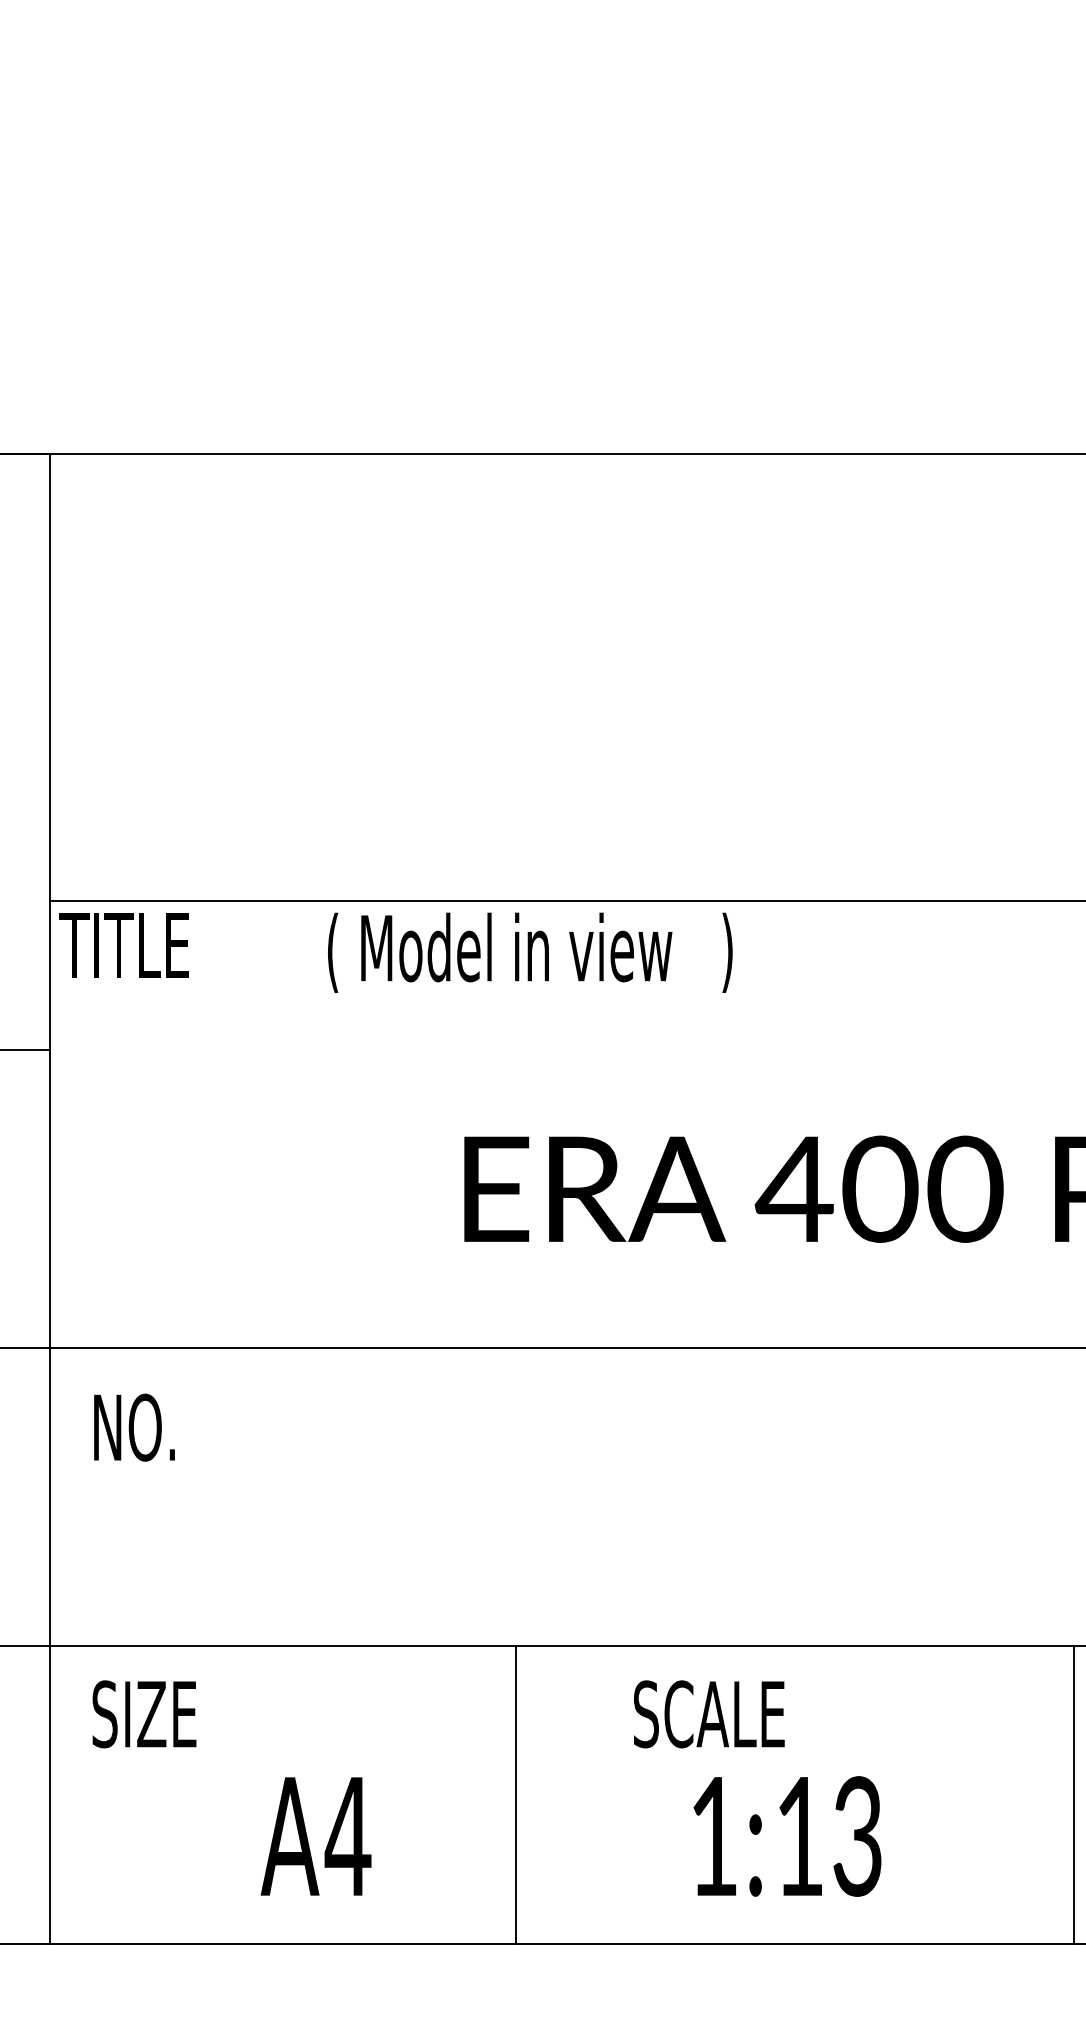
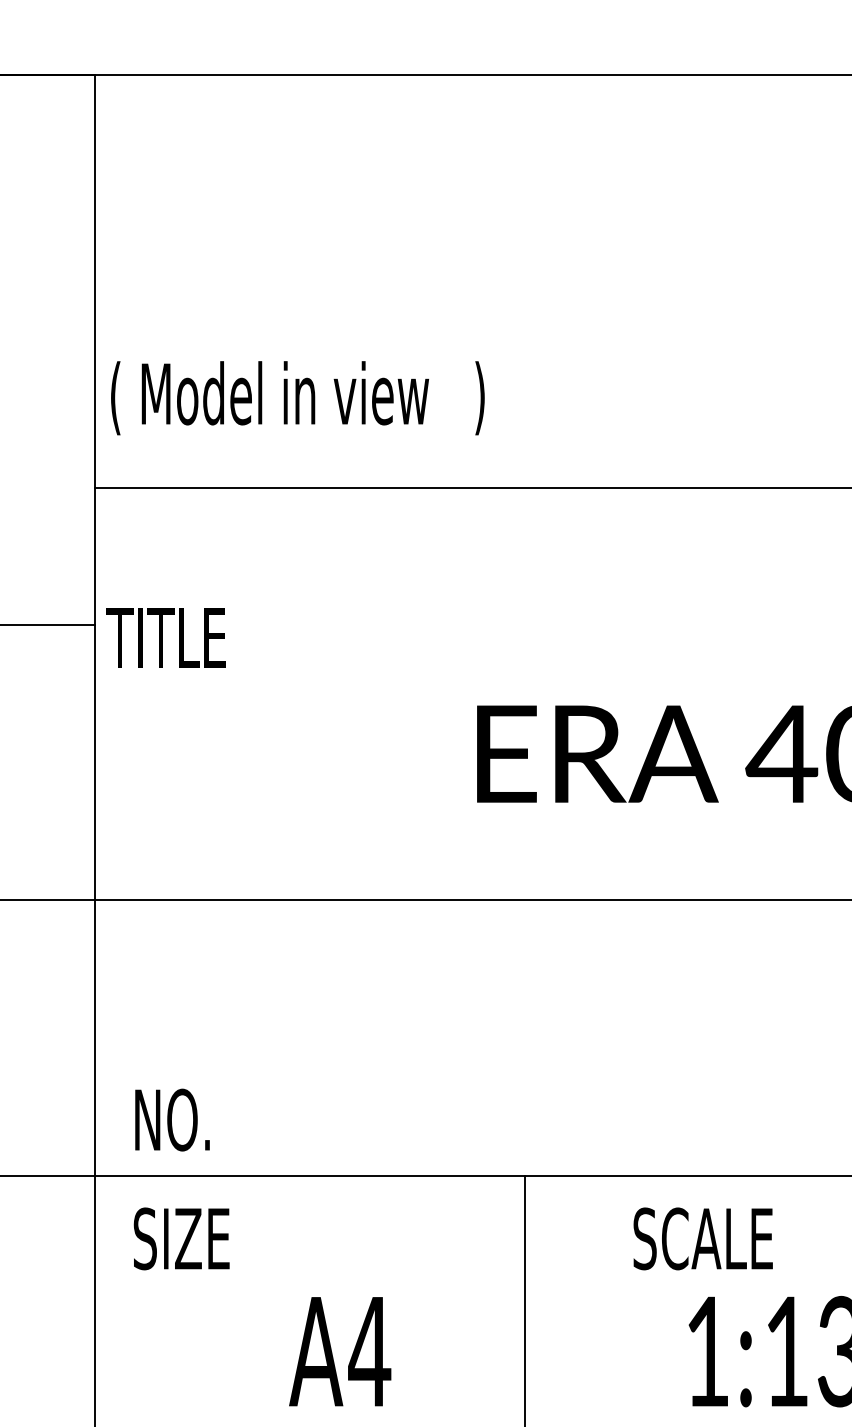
text: (123, 945) -> (165, 637), moved
text: (530, 952) -> (298, 397), moved
text: (134, 1427) -> (172, 1119), moved

